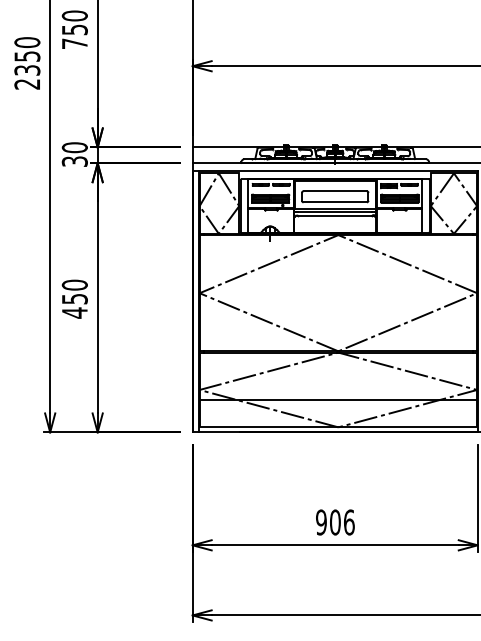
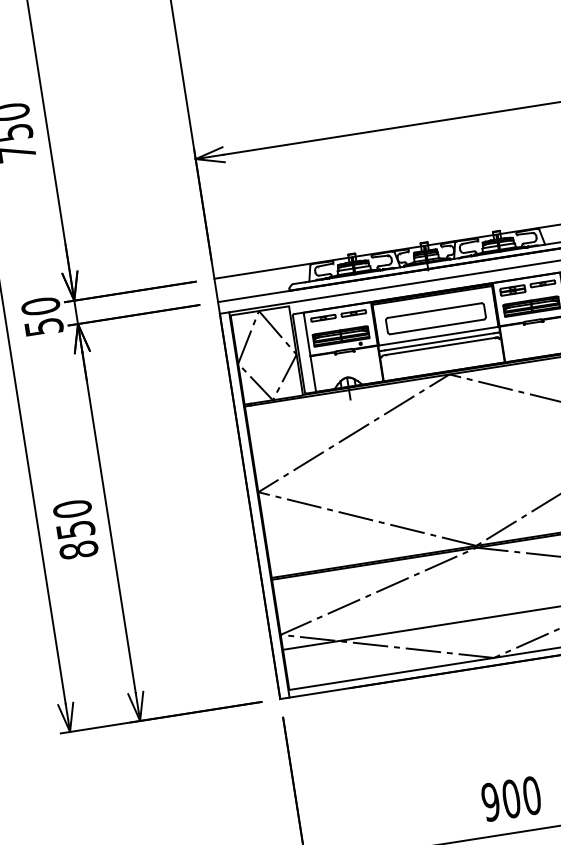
text: (73, 161) -> (41, 327), 30 -> 50
text: (74, 312) -> (78, 549), 450 -> 850
text: (348, 522) -> (530, 795), 906 -> 900

